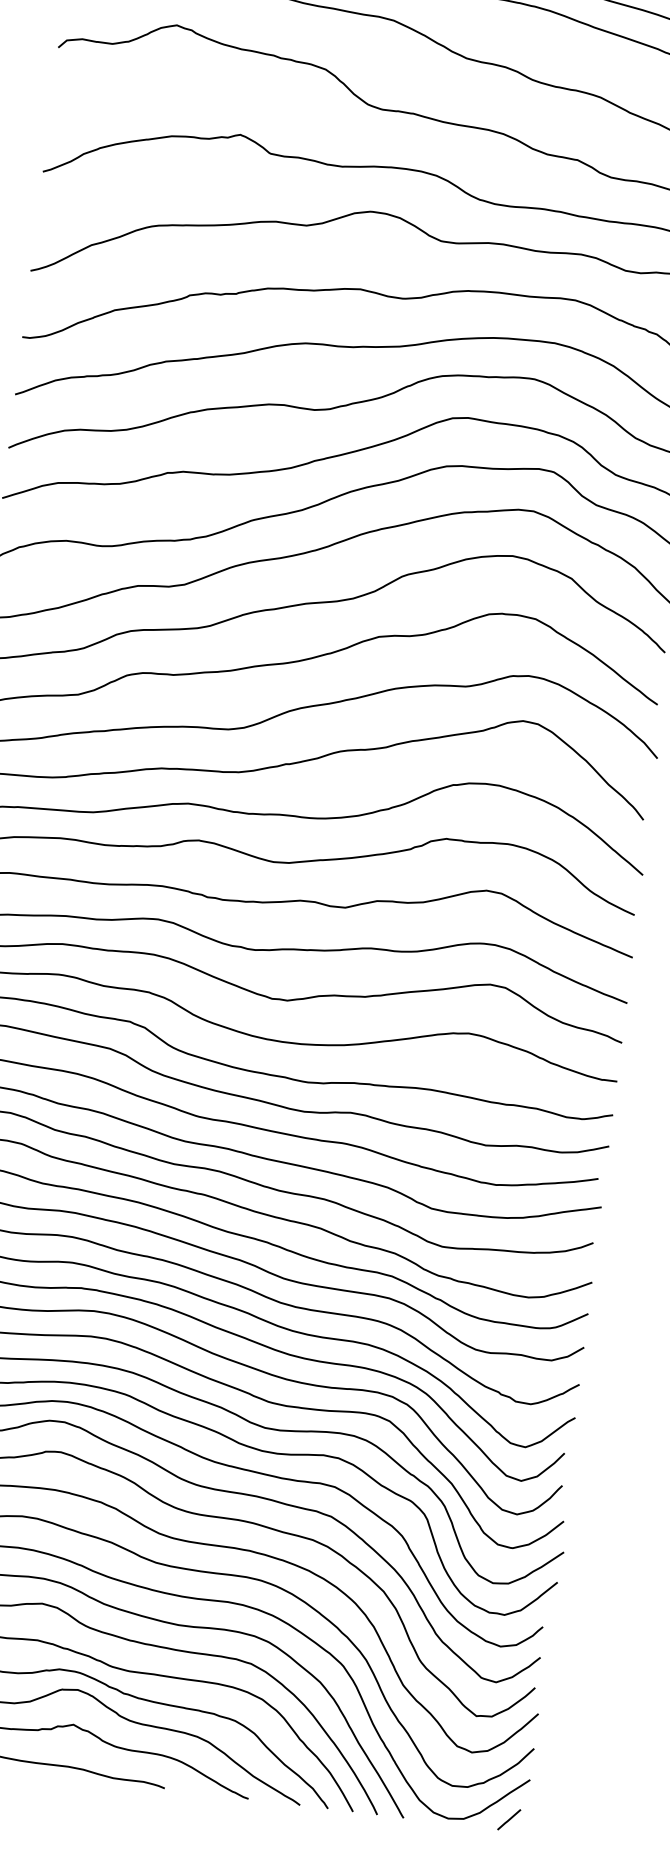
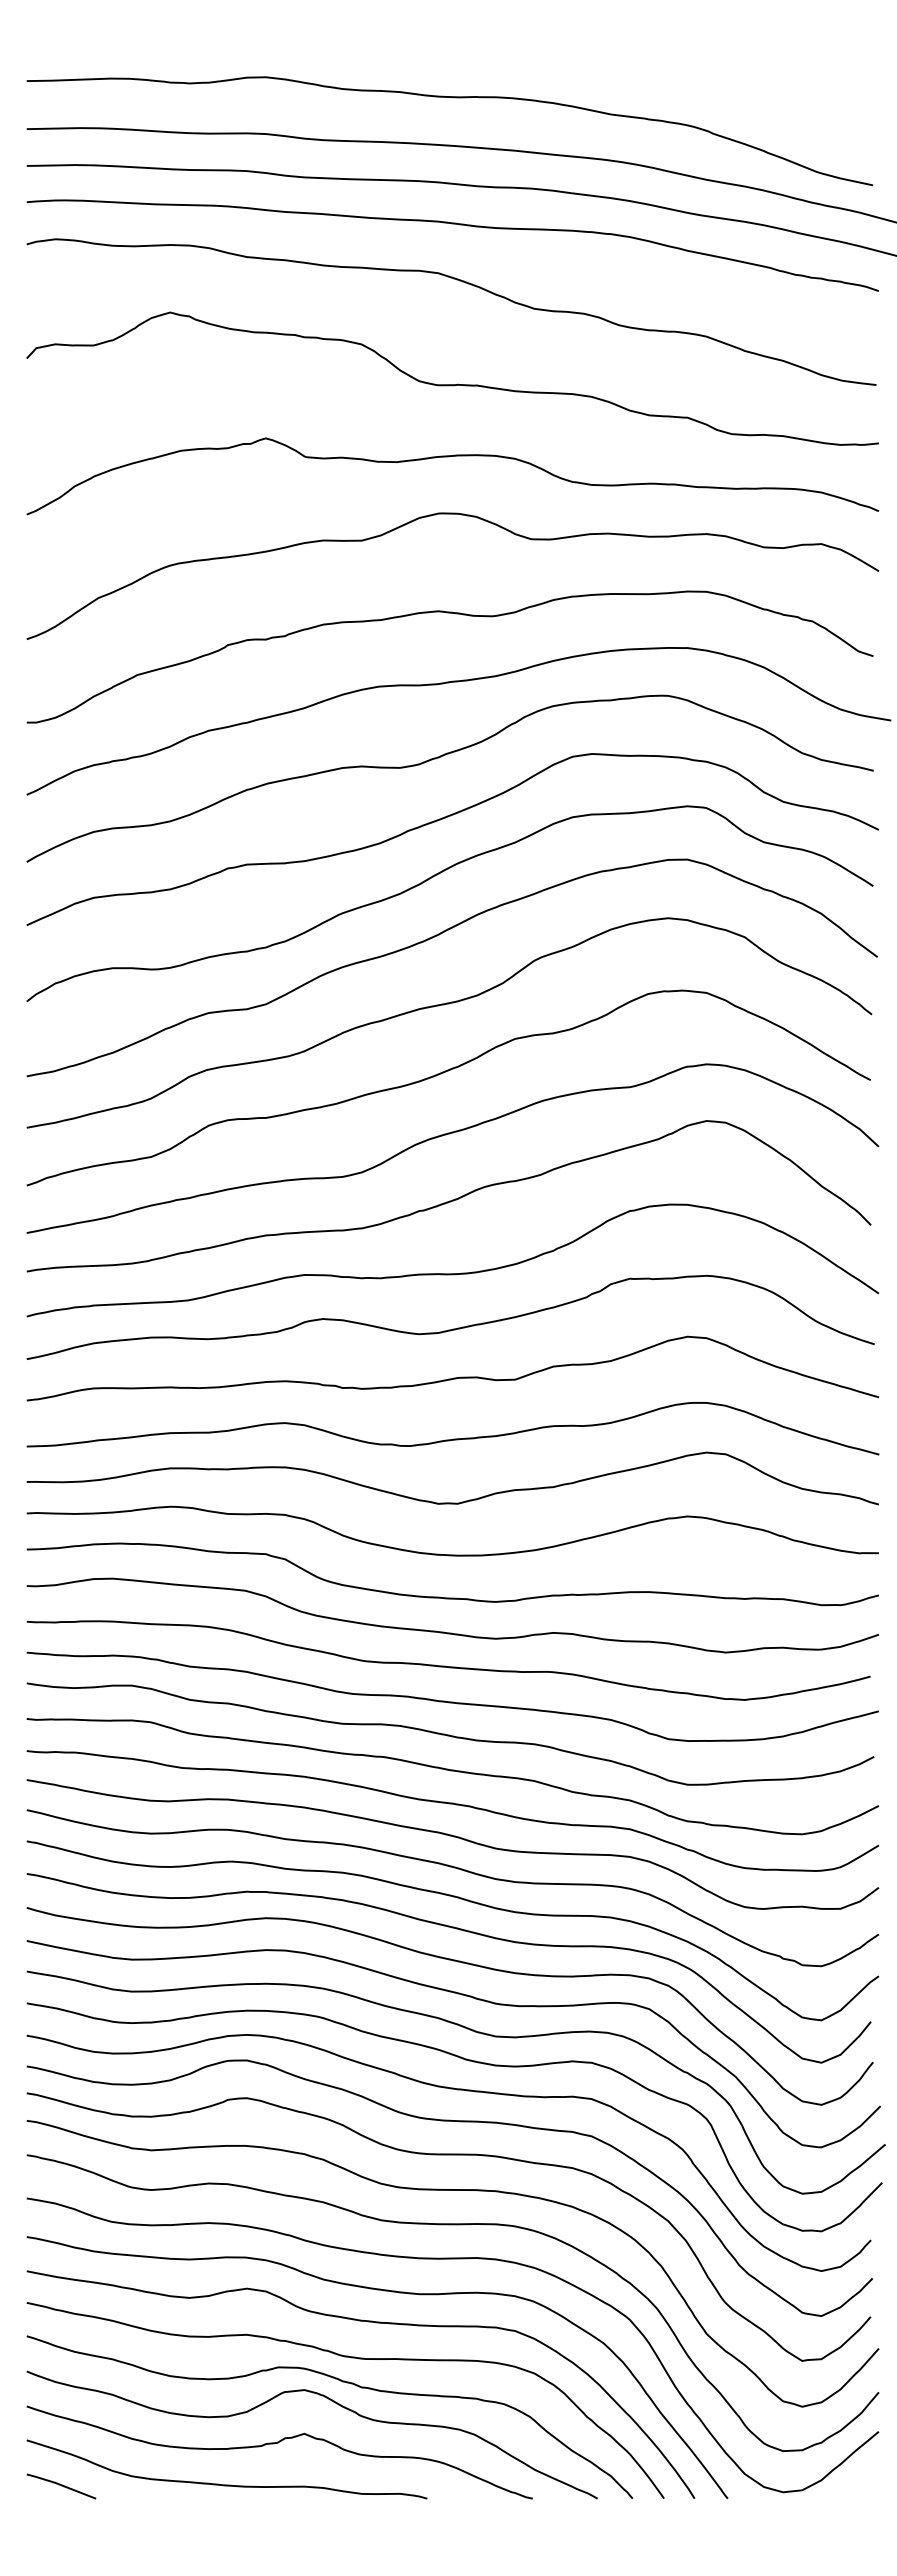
line: (508, 1819) -> (858, 2484), removed

